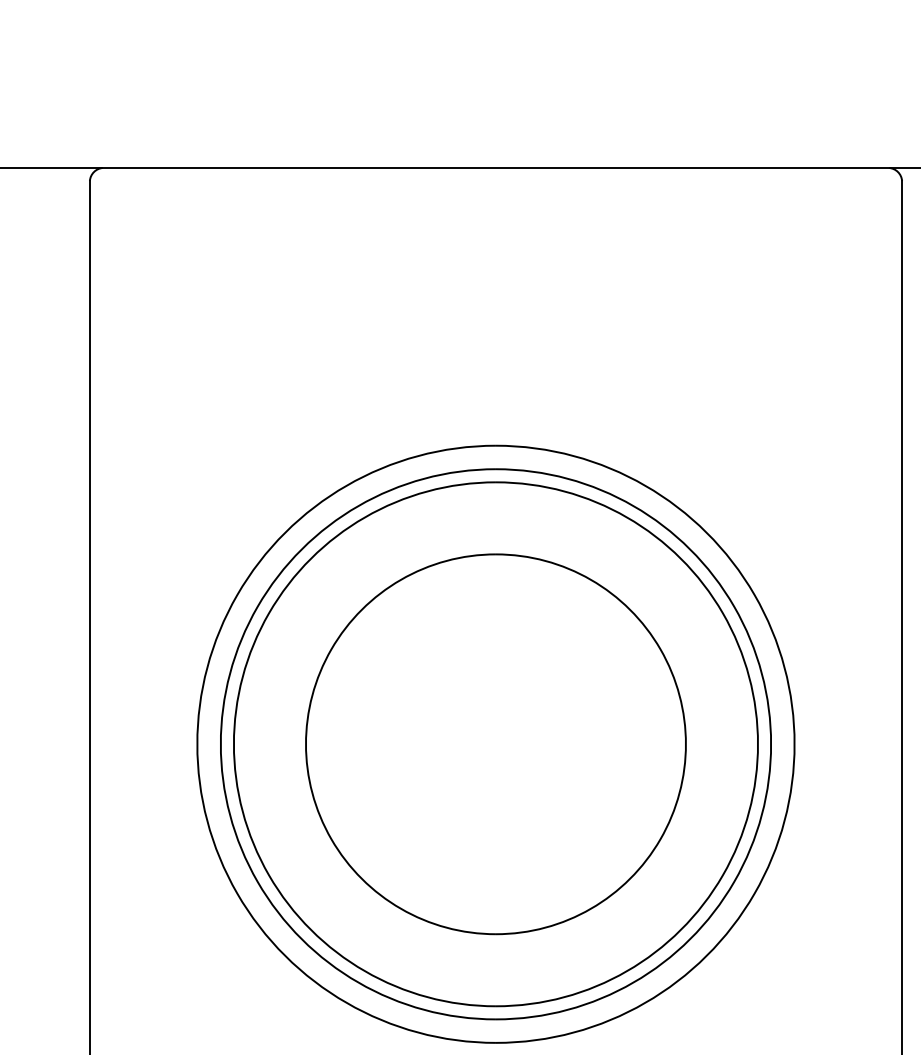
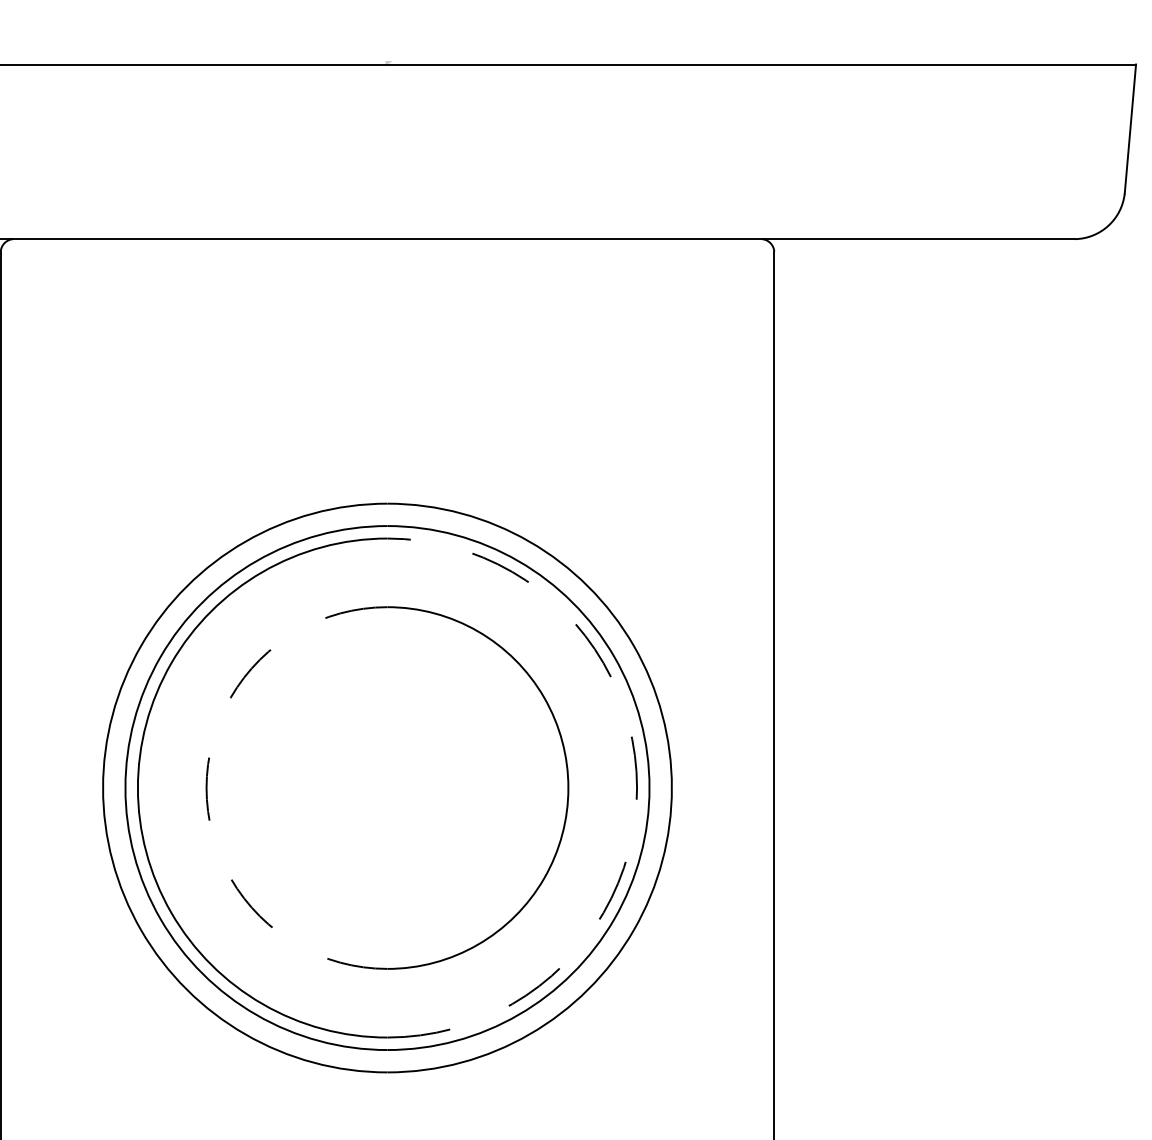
arc: (305, 744) -> (206, 788), solid -> dashed
arc: (758, 744) -> (637, 788), solid -> dashed

